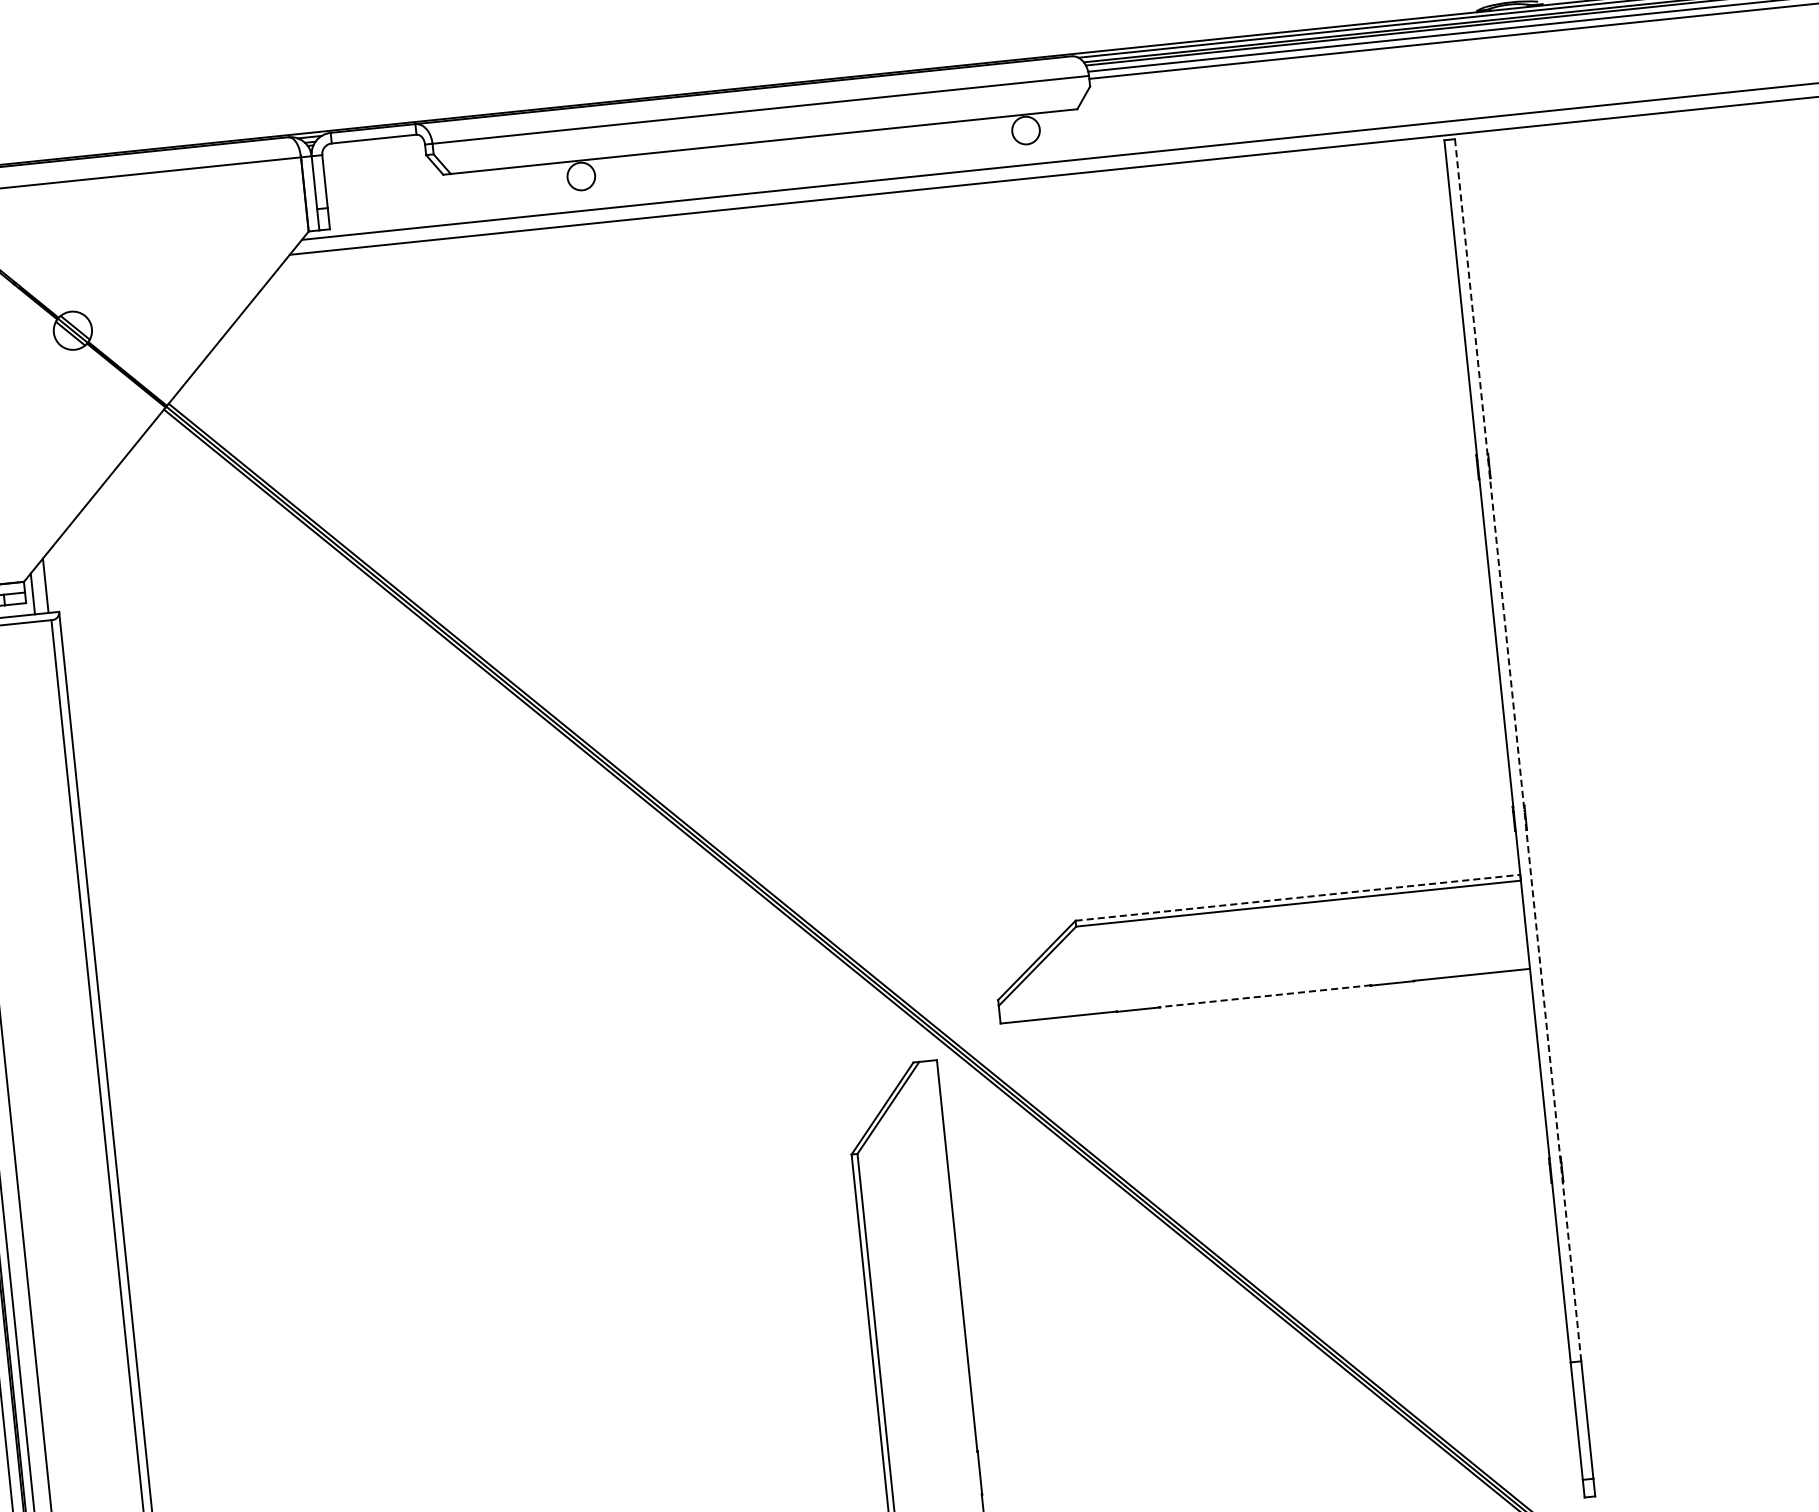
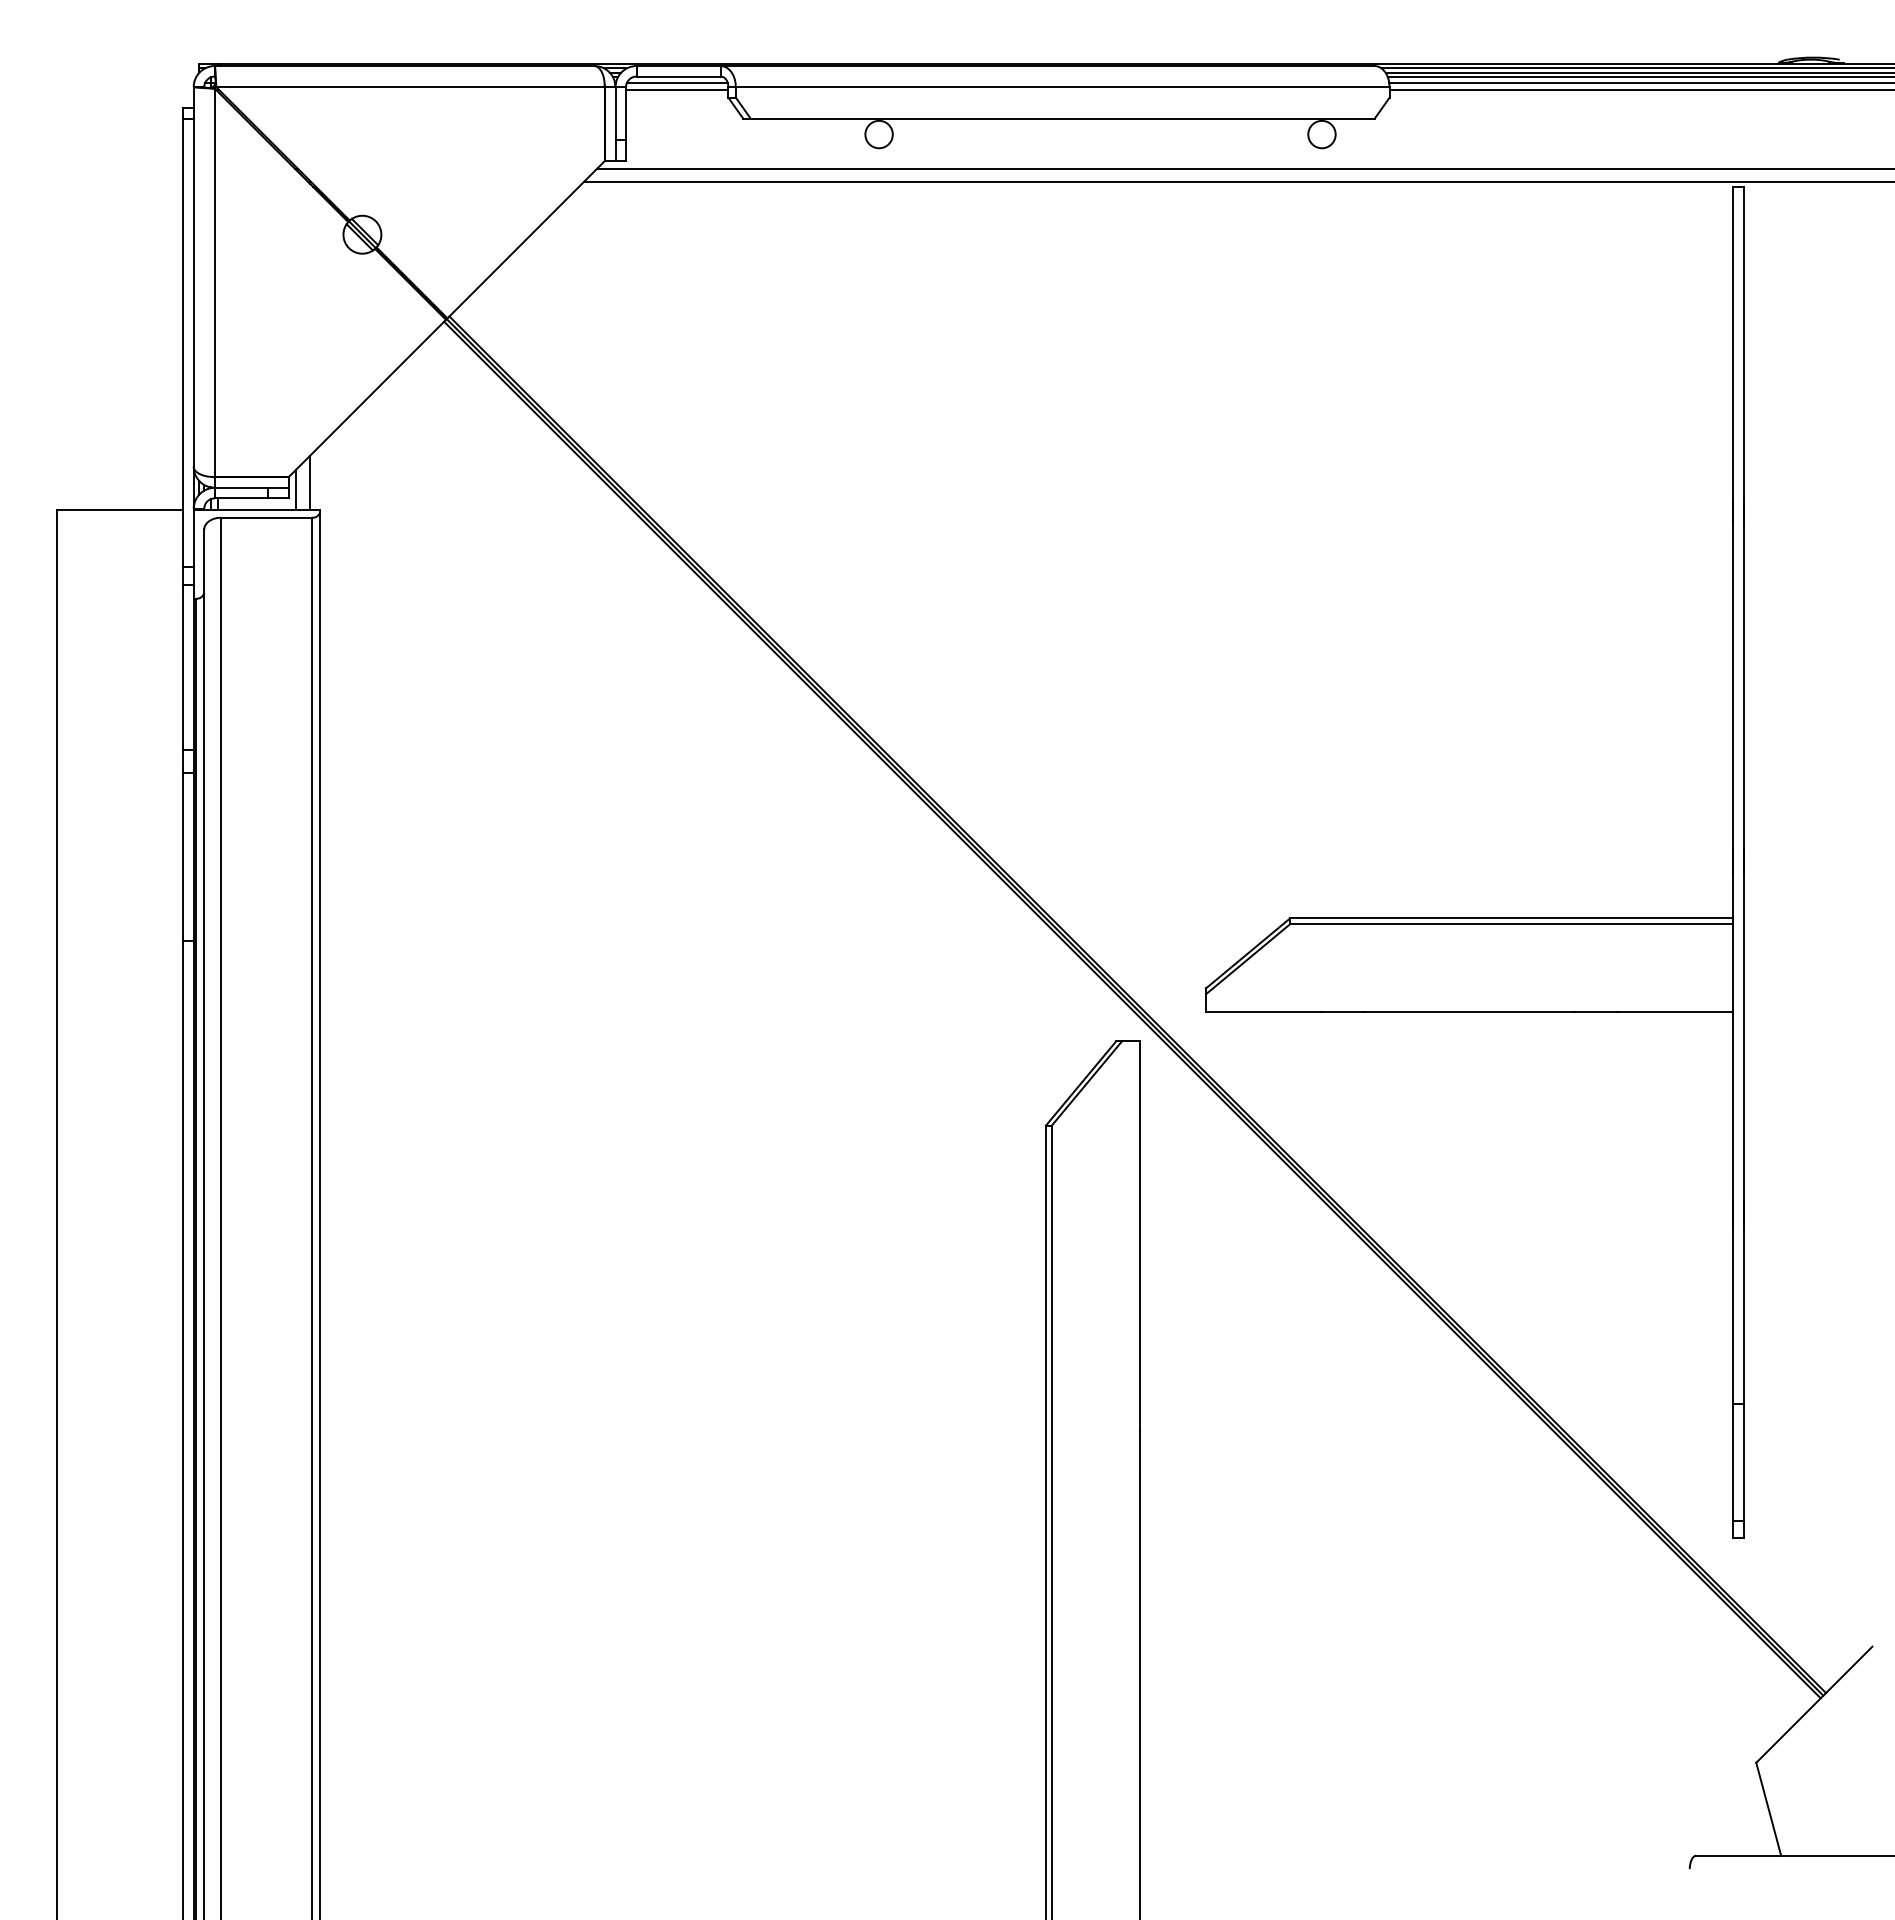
line: (372, 145) -> (676, 82), added
line: (374, 153) -> (677, 90), added
line: (1517, 750) -> (1743, 795), dashed -> solid
line: (1298, 898) -> (1512, 918), dashed -> solid
line: (1265, 995) -> (1469, 1011), dashed -> solid

